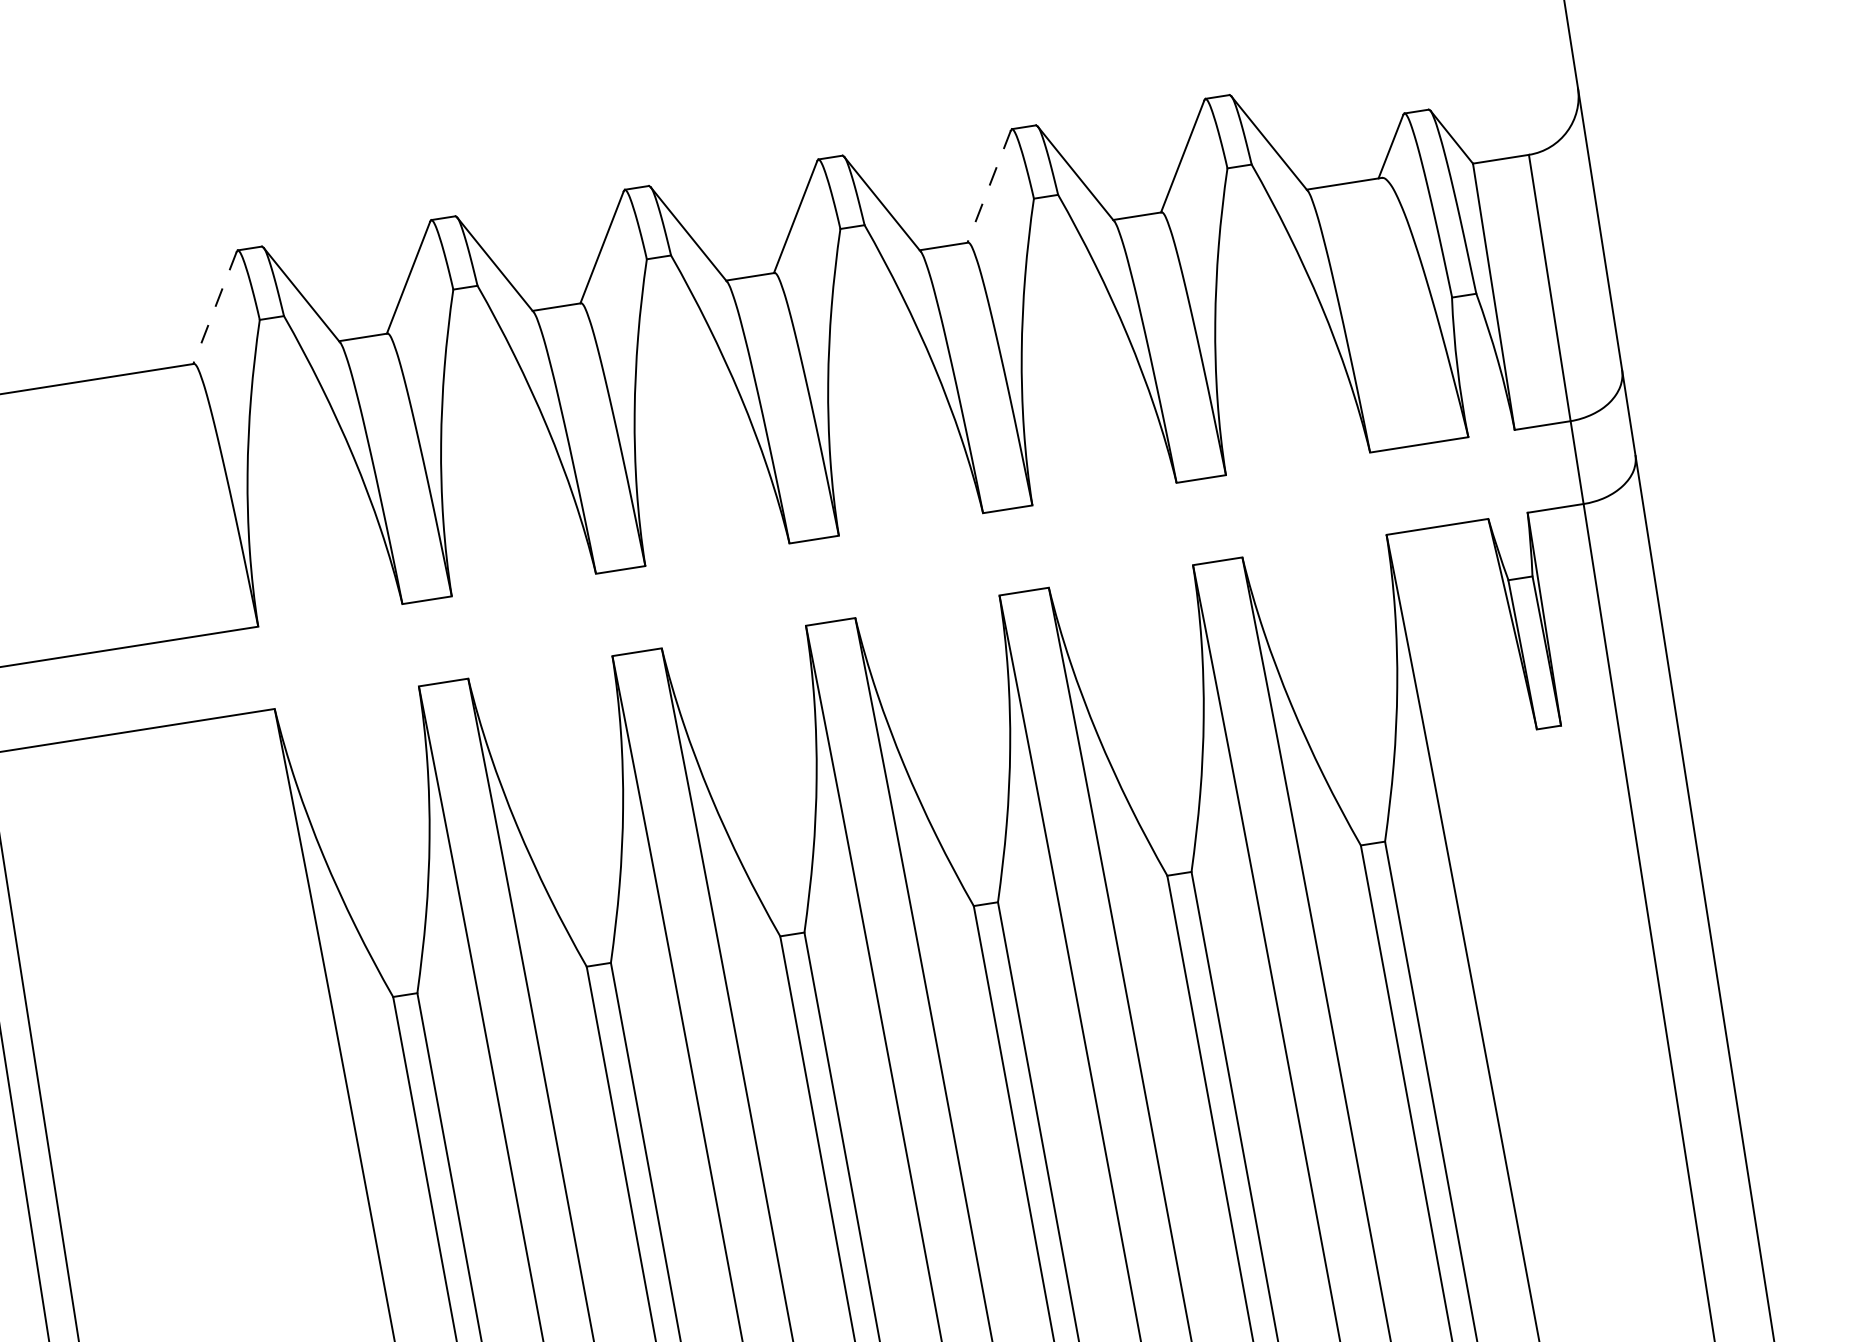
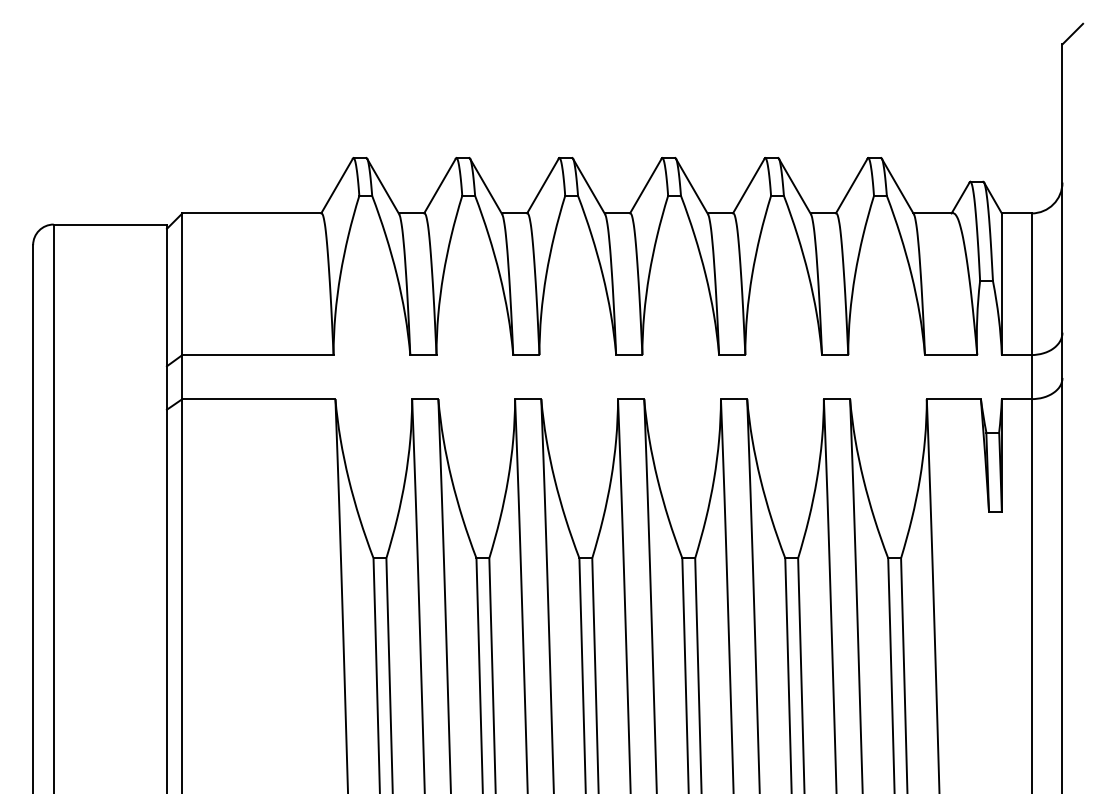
line: (988, 187) -> (748, 186), dashed -> solid
line: (215, 308) -> (337, 186), dashed -> solid

